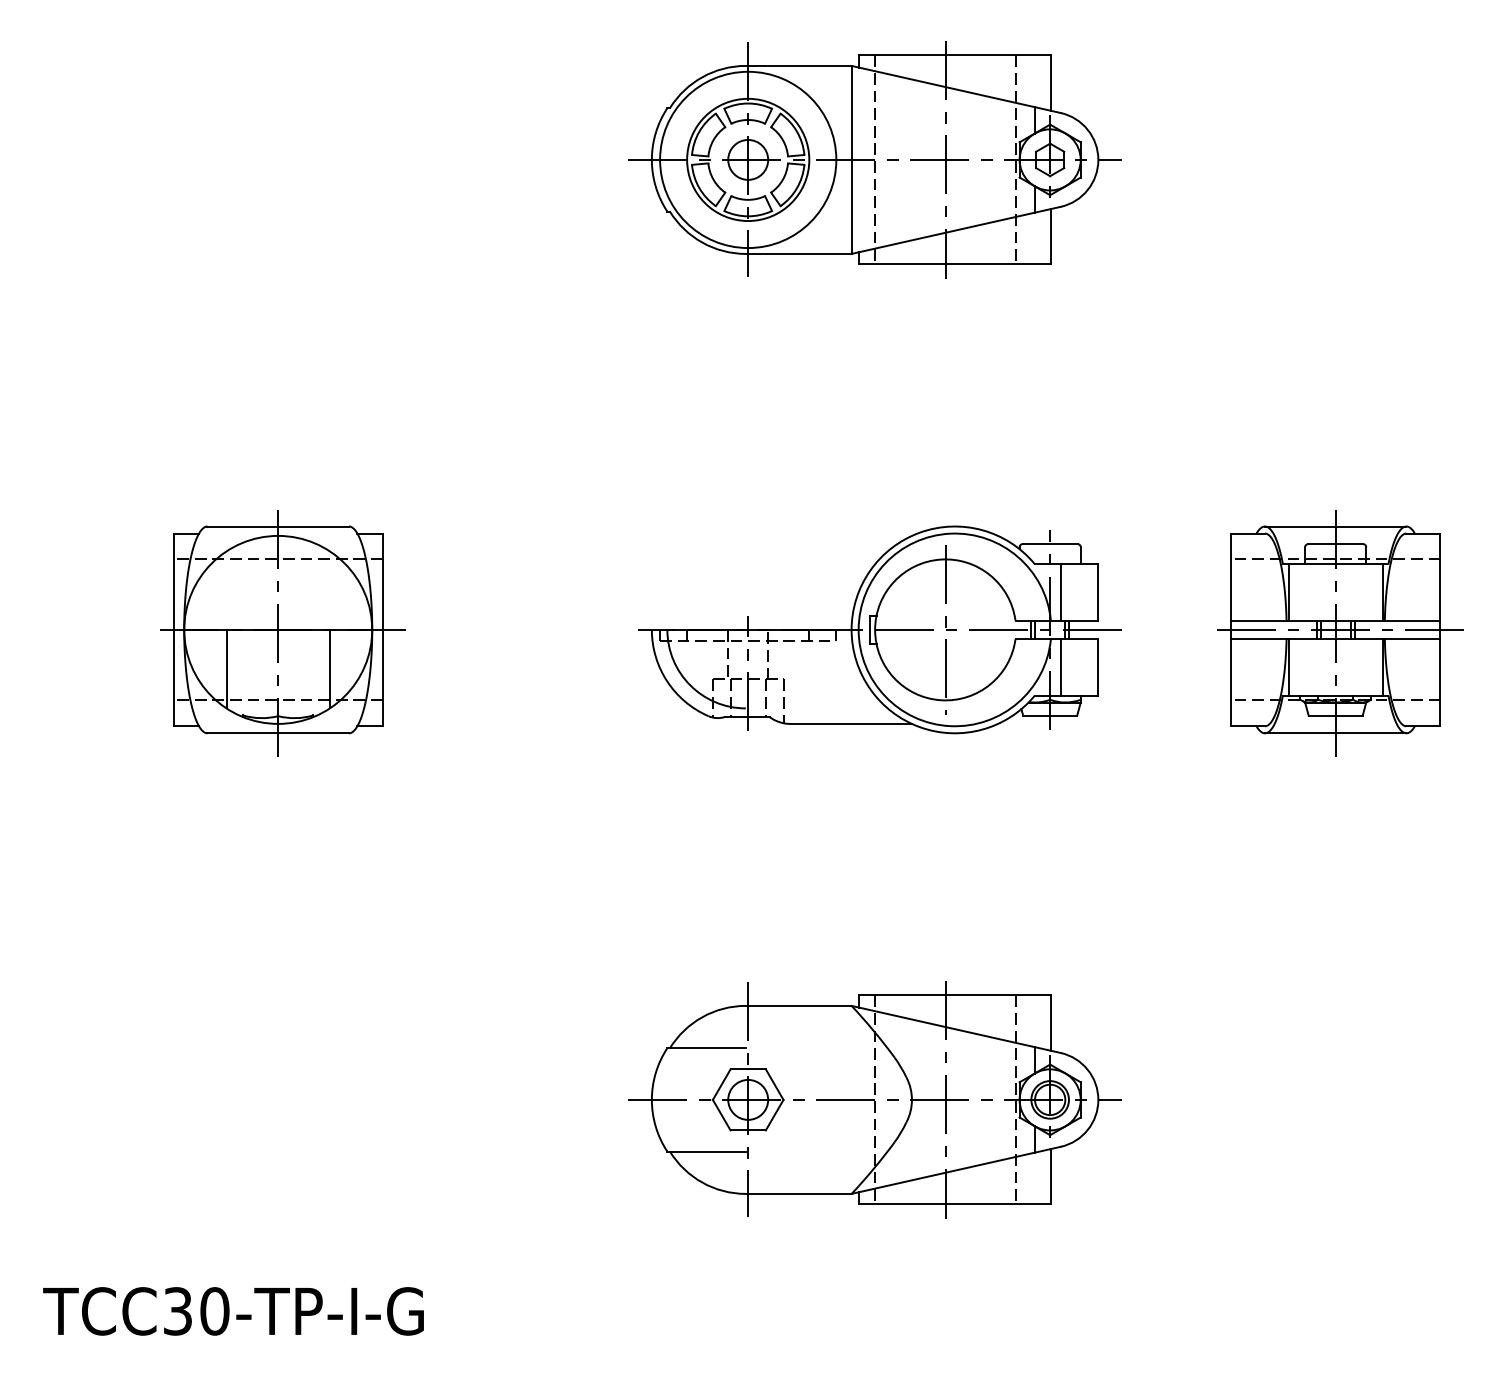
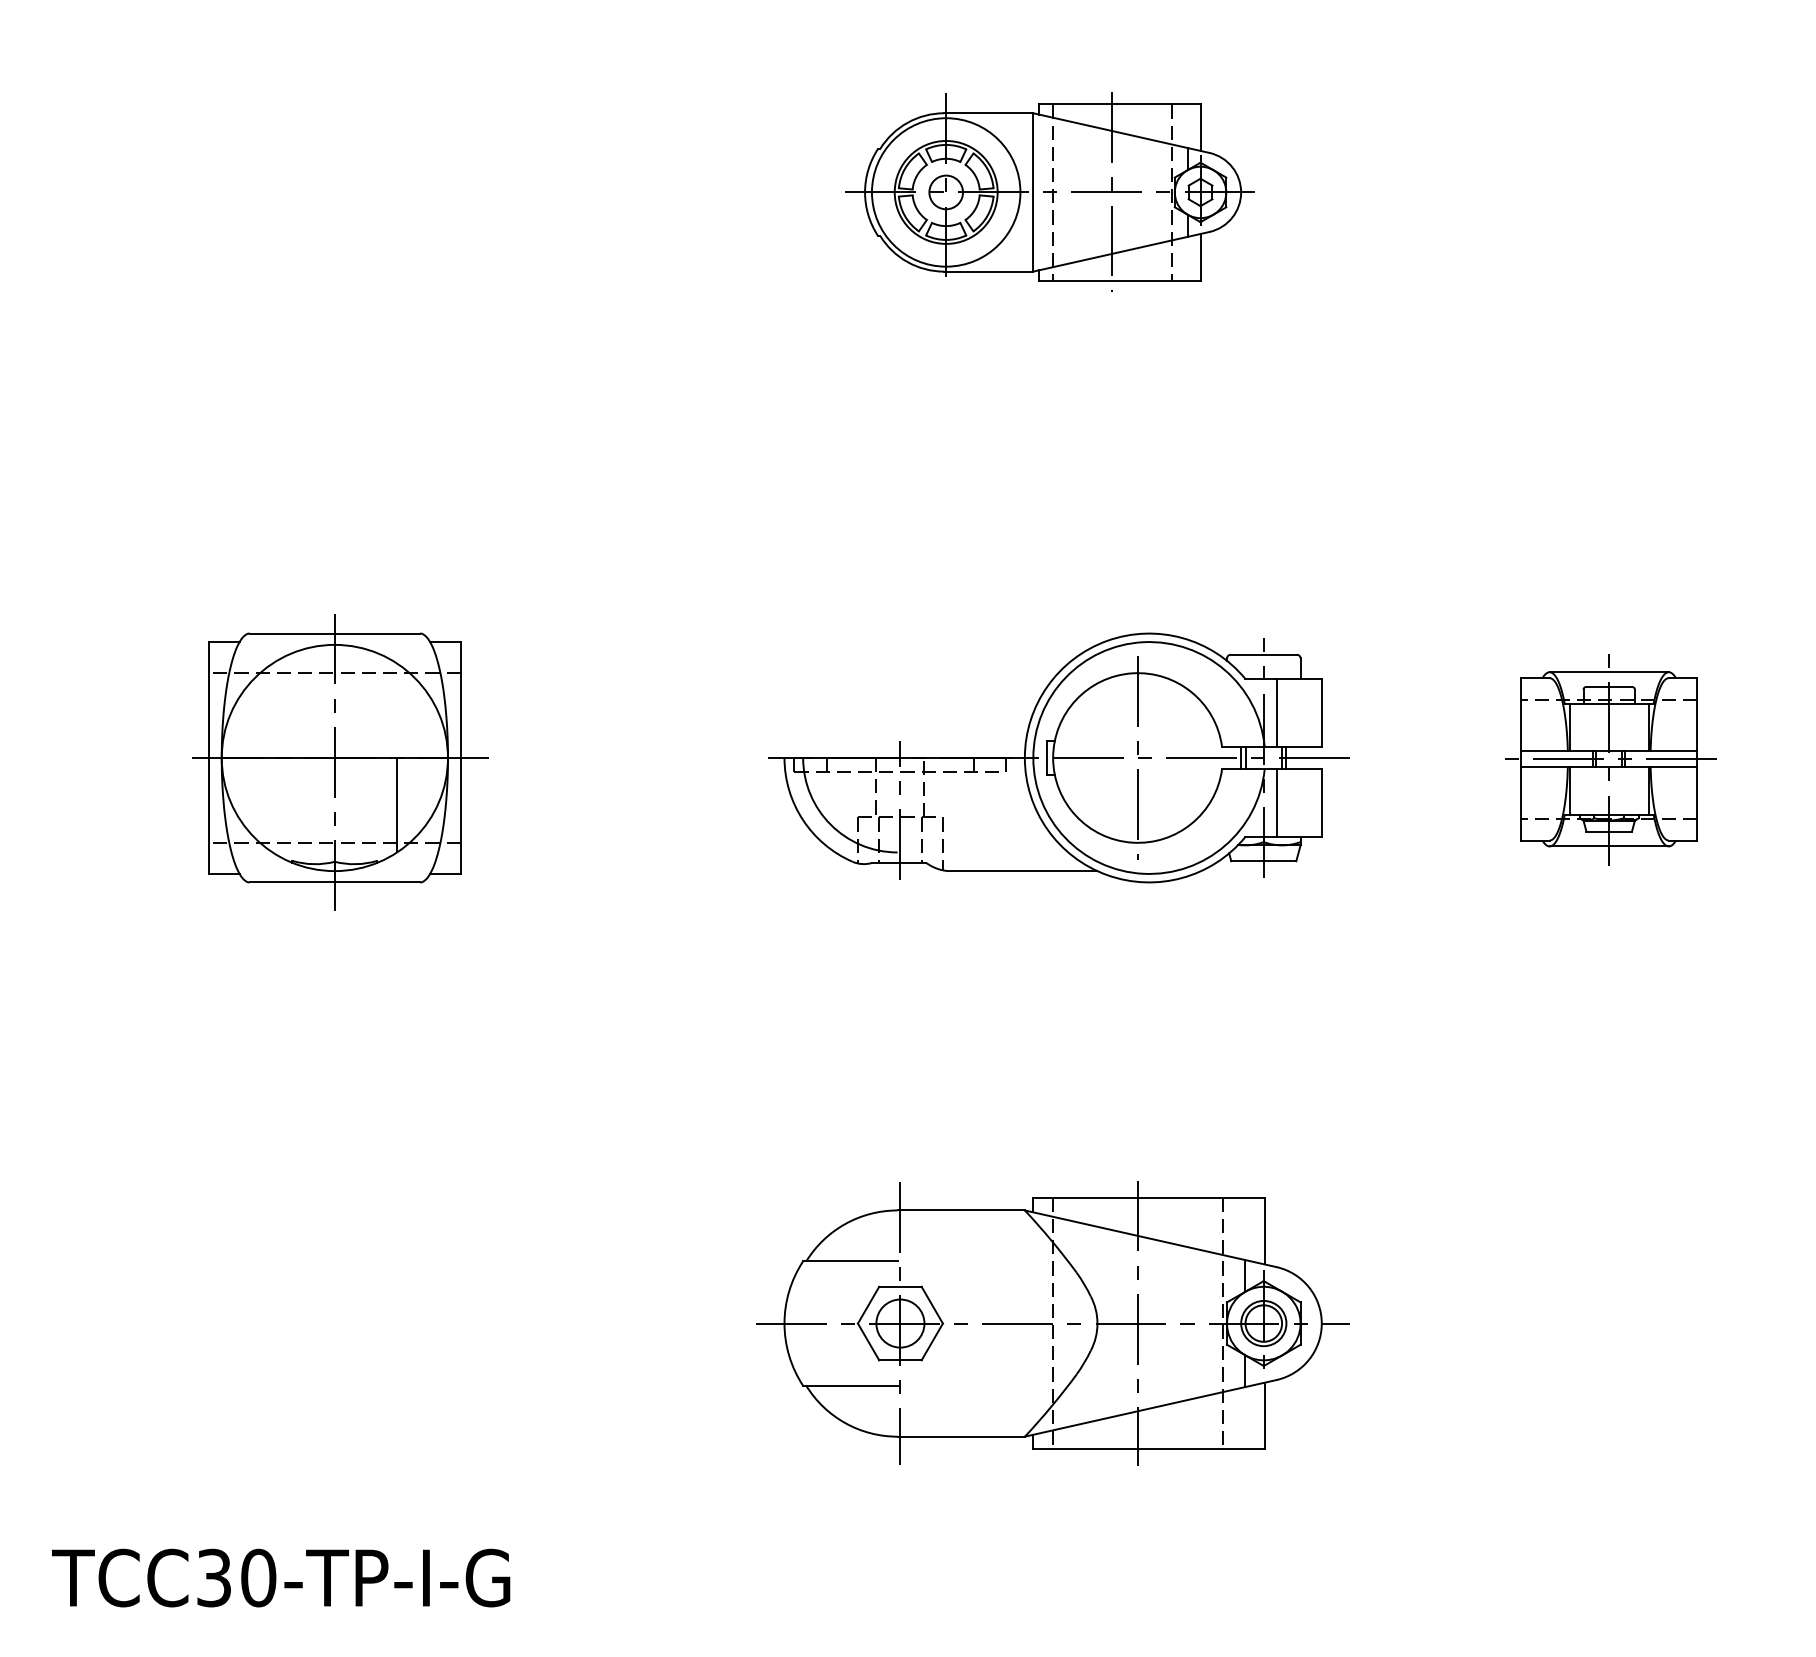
part: (874, 159) -> (1052, 192), size x0.7
part: (1340, 633) -> (1613, 762), size x0.7
line: (226, 669) -> (272, 805), removed

